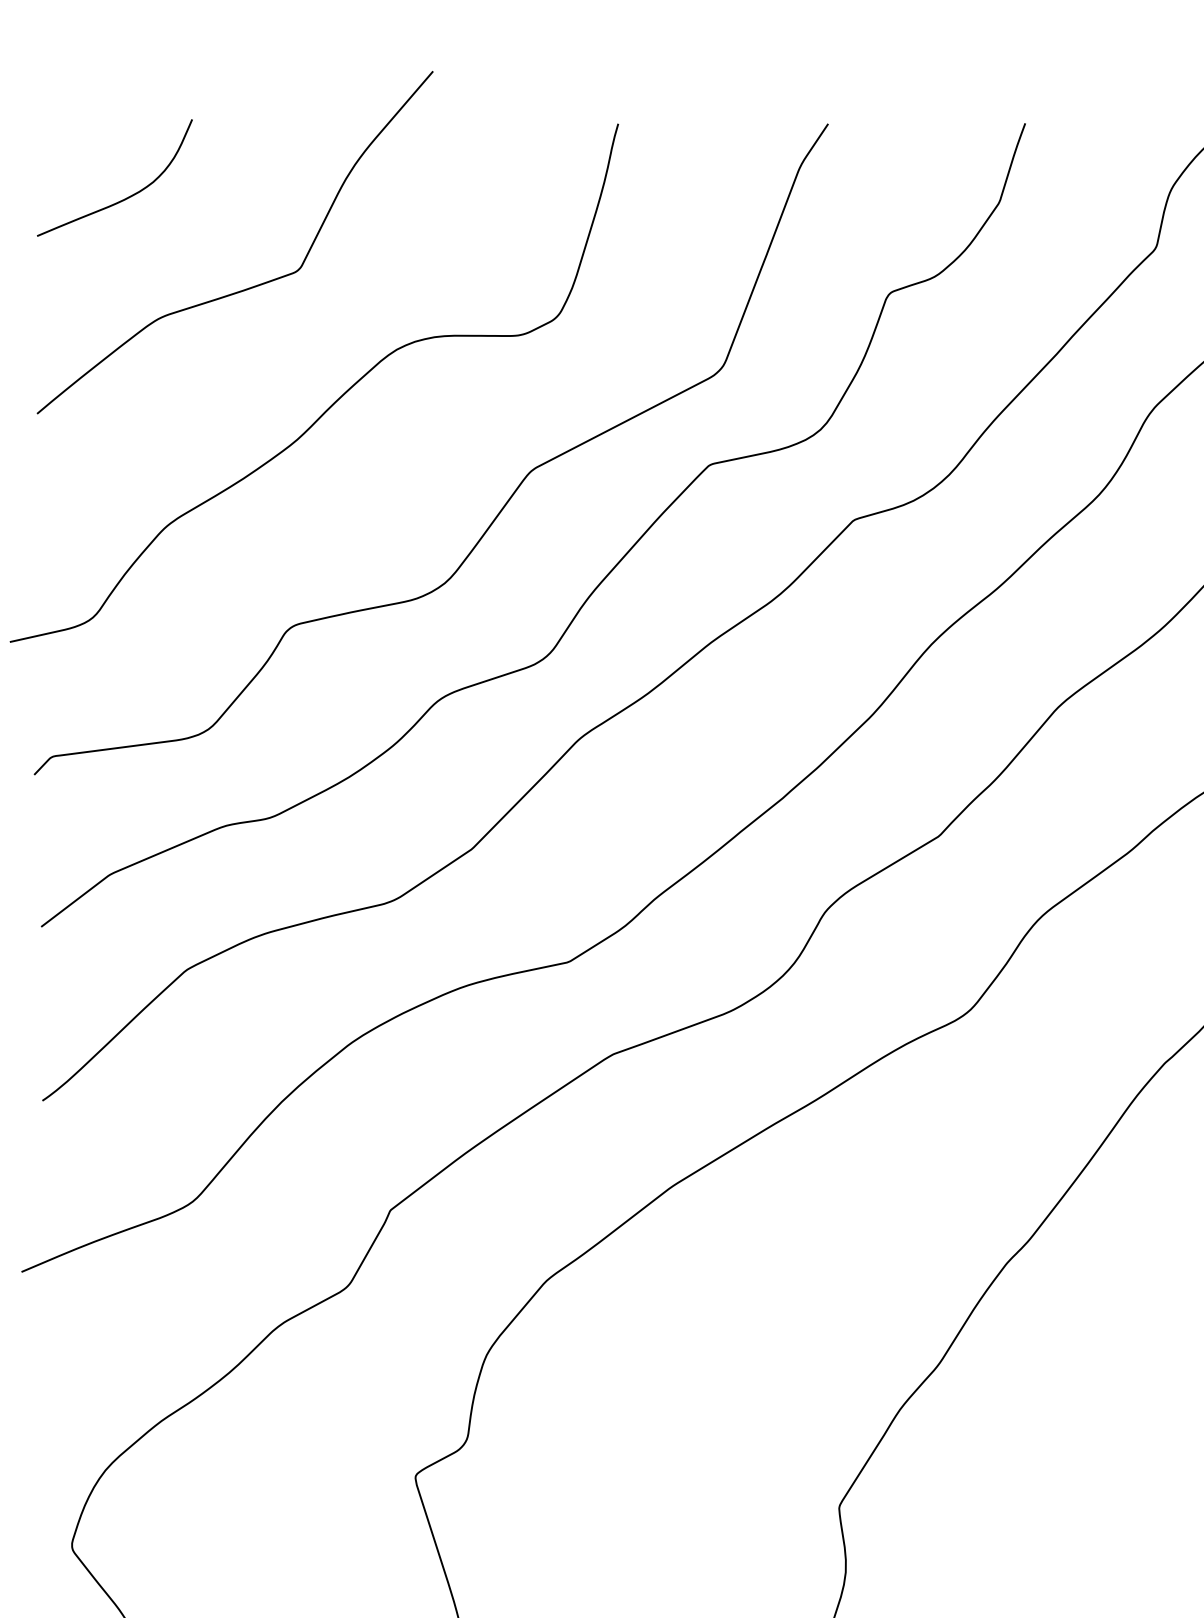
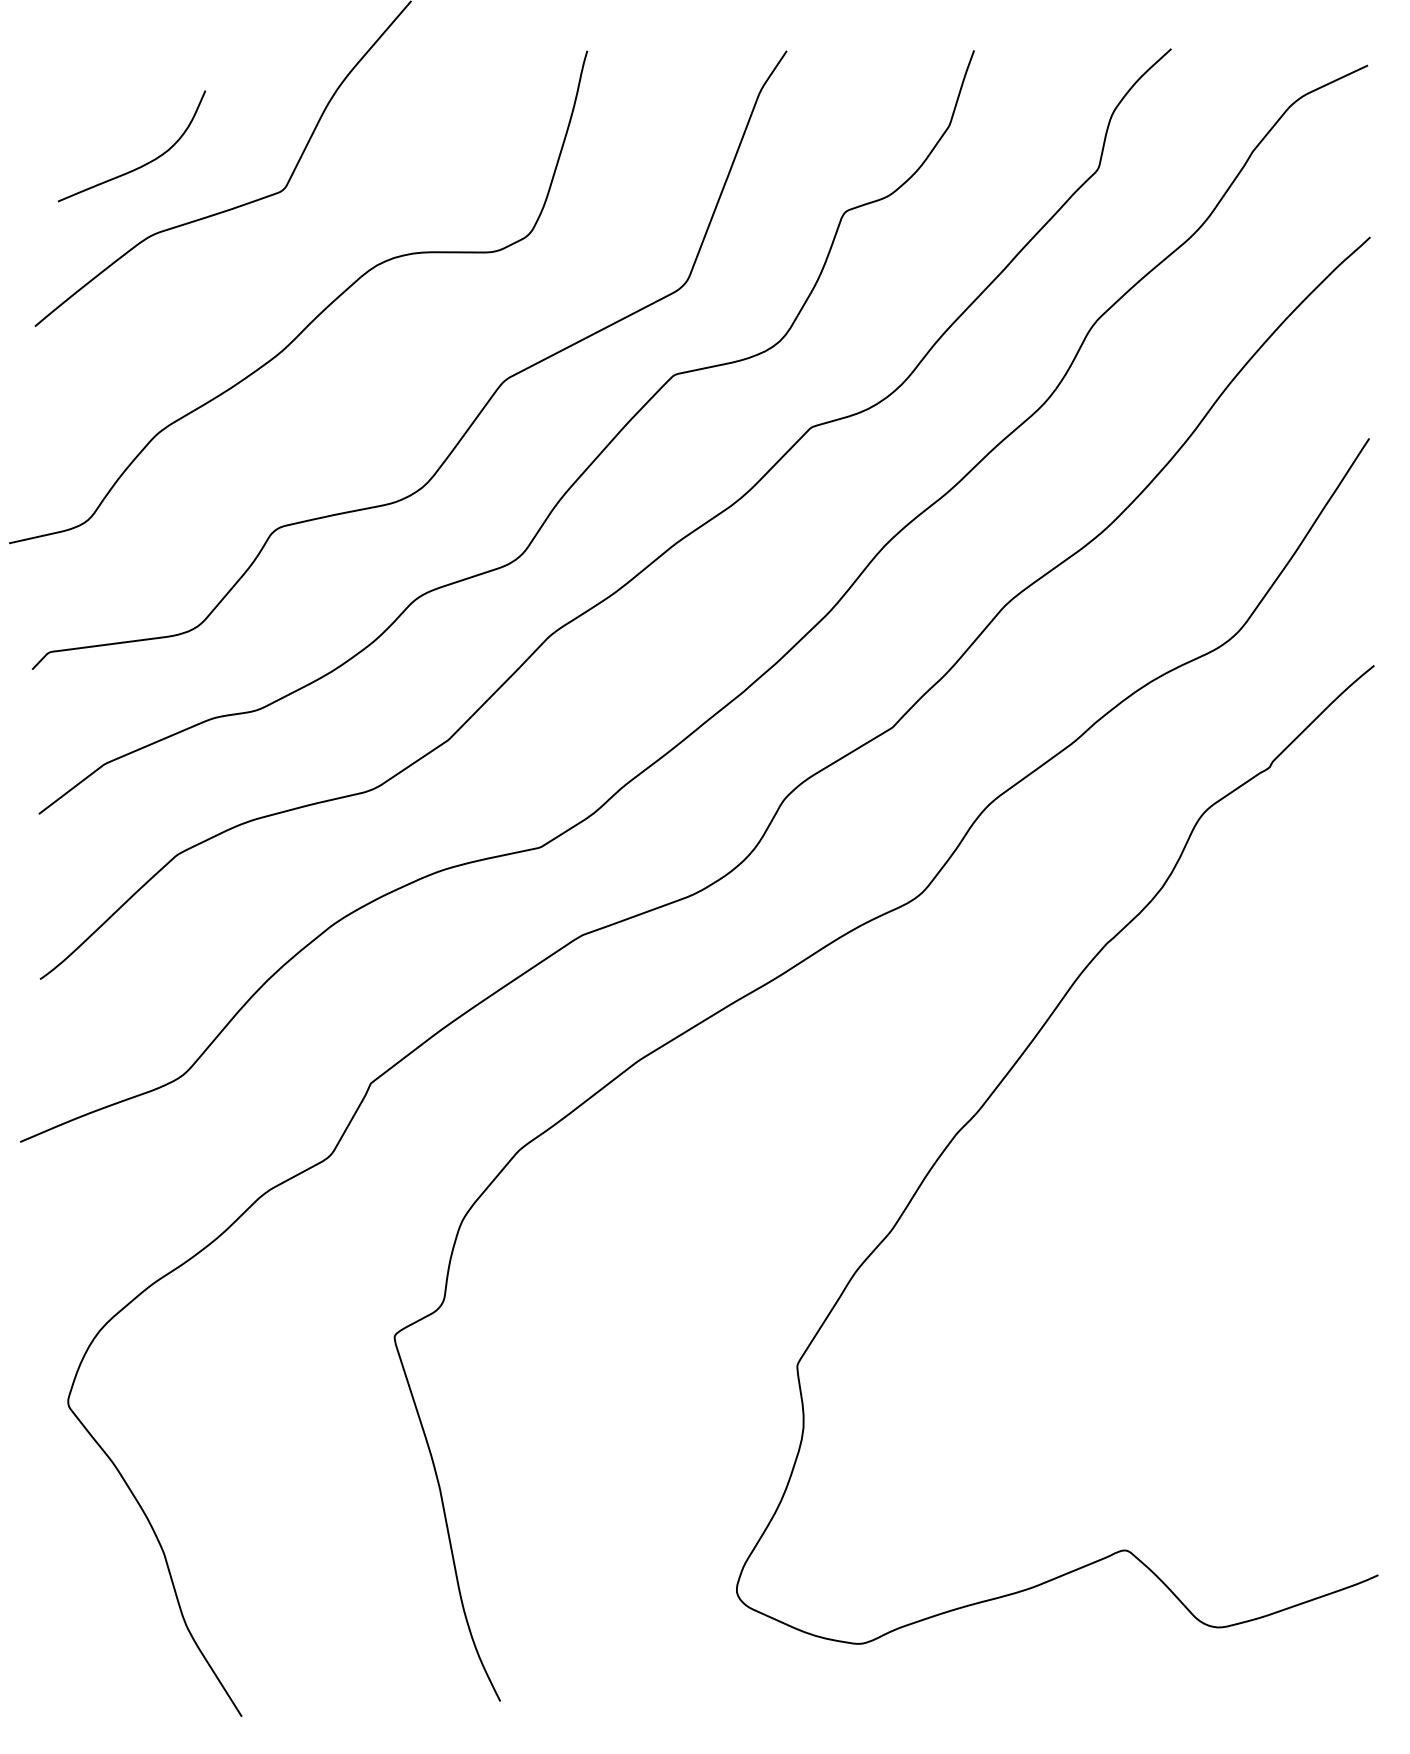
curve: (124, 198) -> (141, 165), moved

